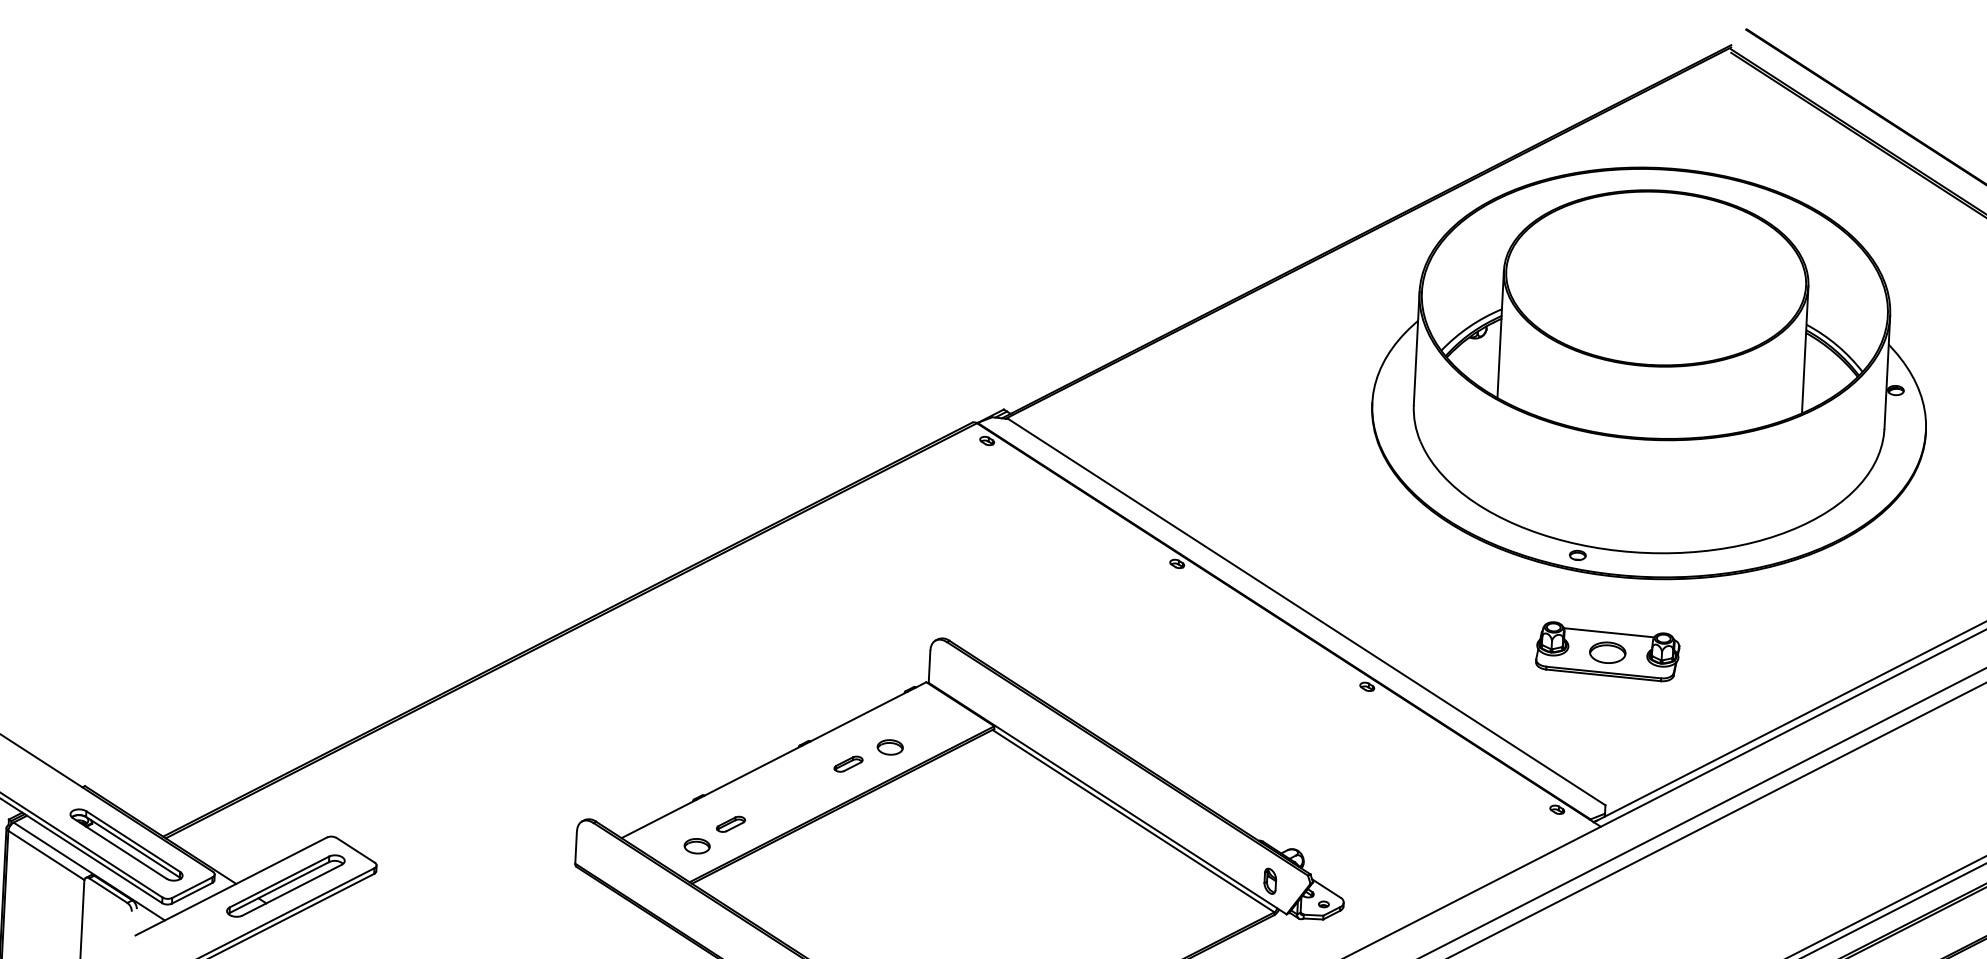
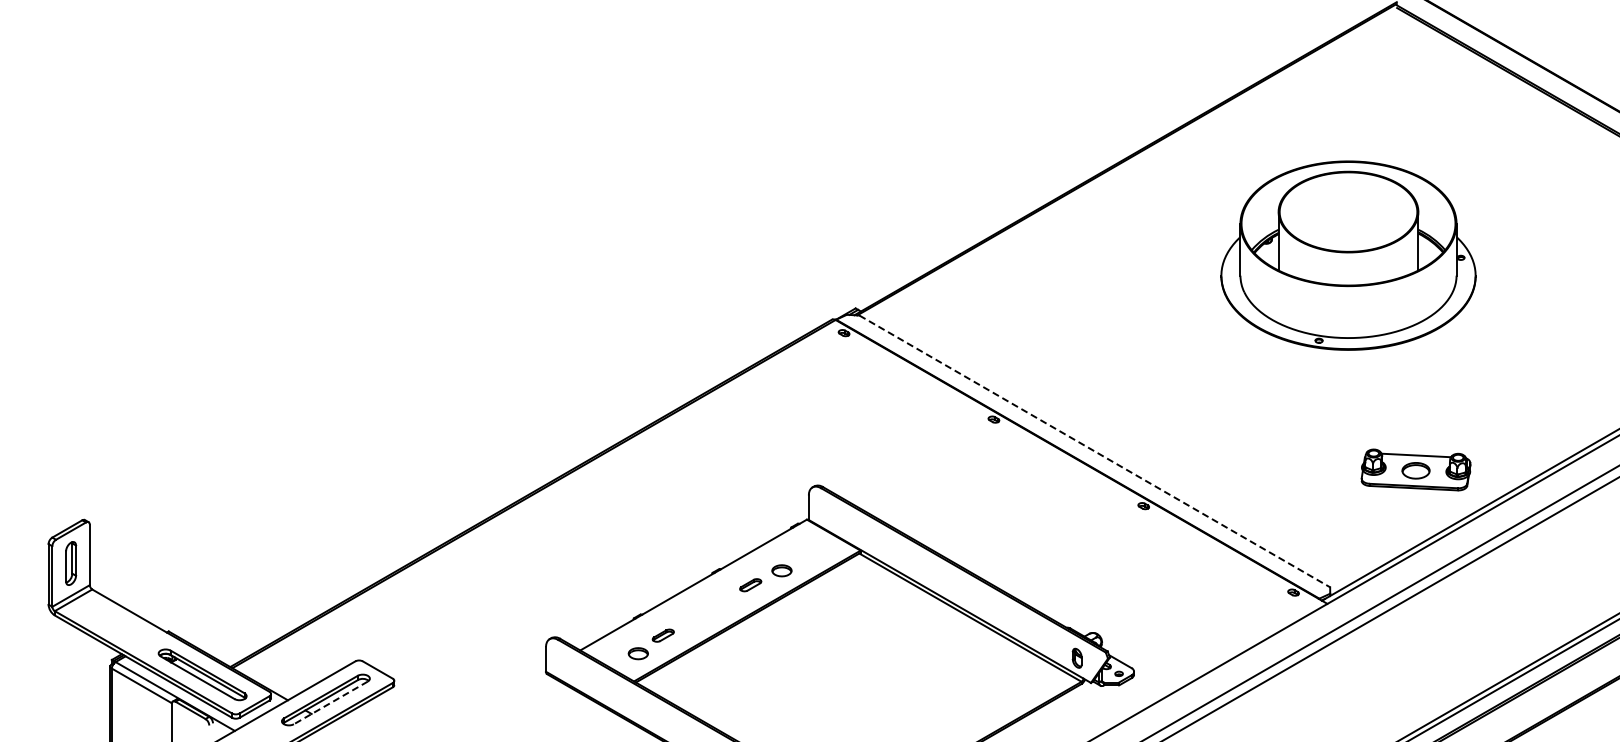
part: (1651, 372) -> (1348, 255), size x0.6
line: (1306, 612) -> (1094, 451), solid -> dashed
part: (1607, 651) -> (1415, 469), moved
line: (291, 889) -> (330, 702), solid -> dashed

